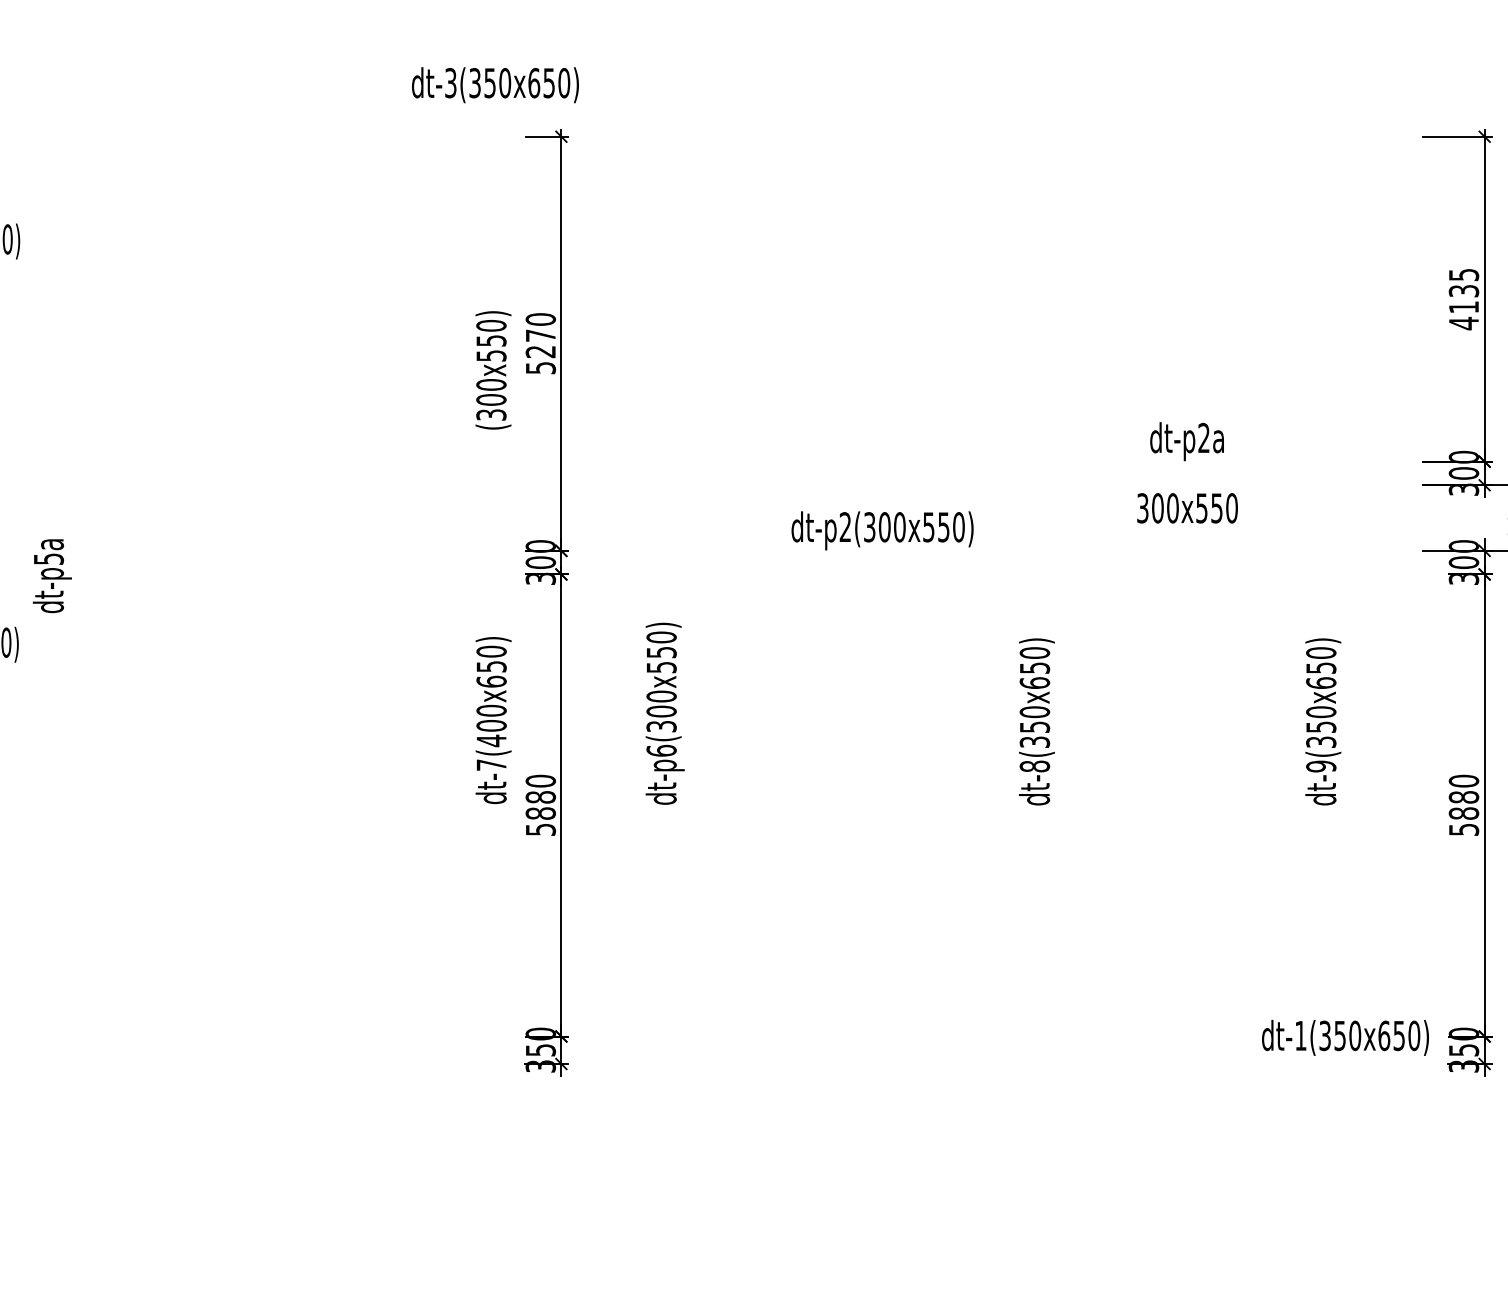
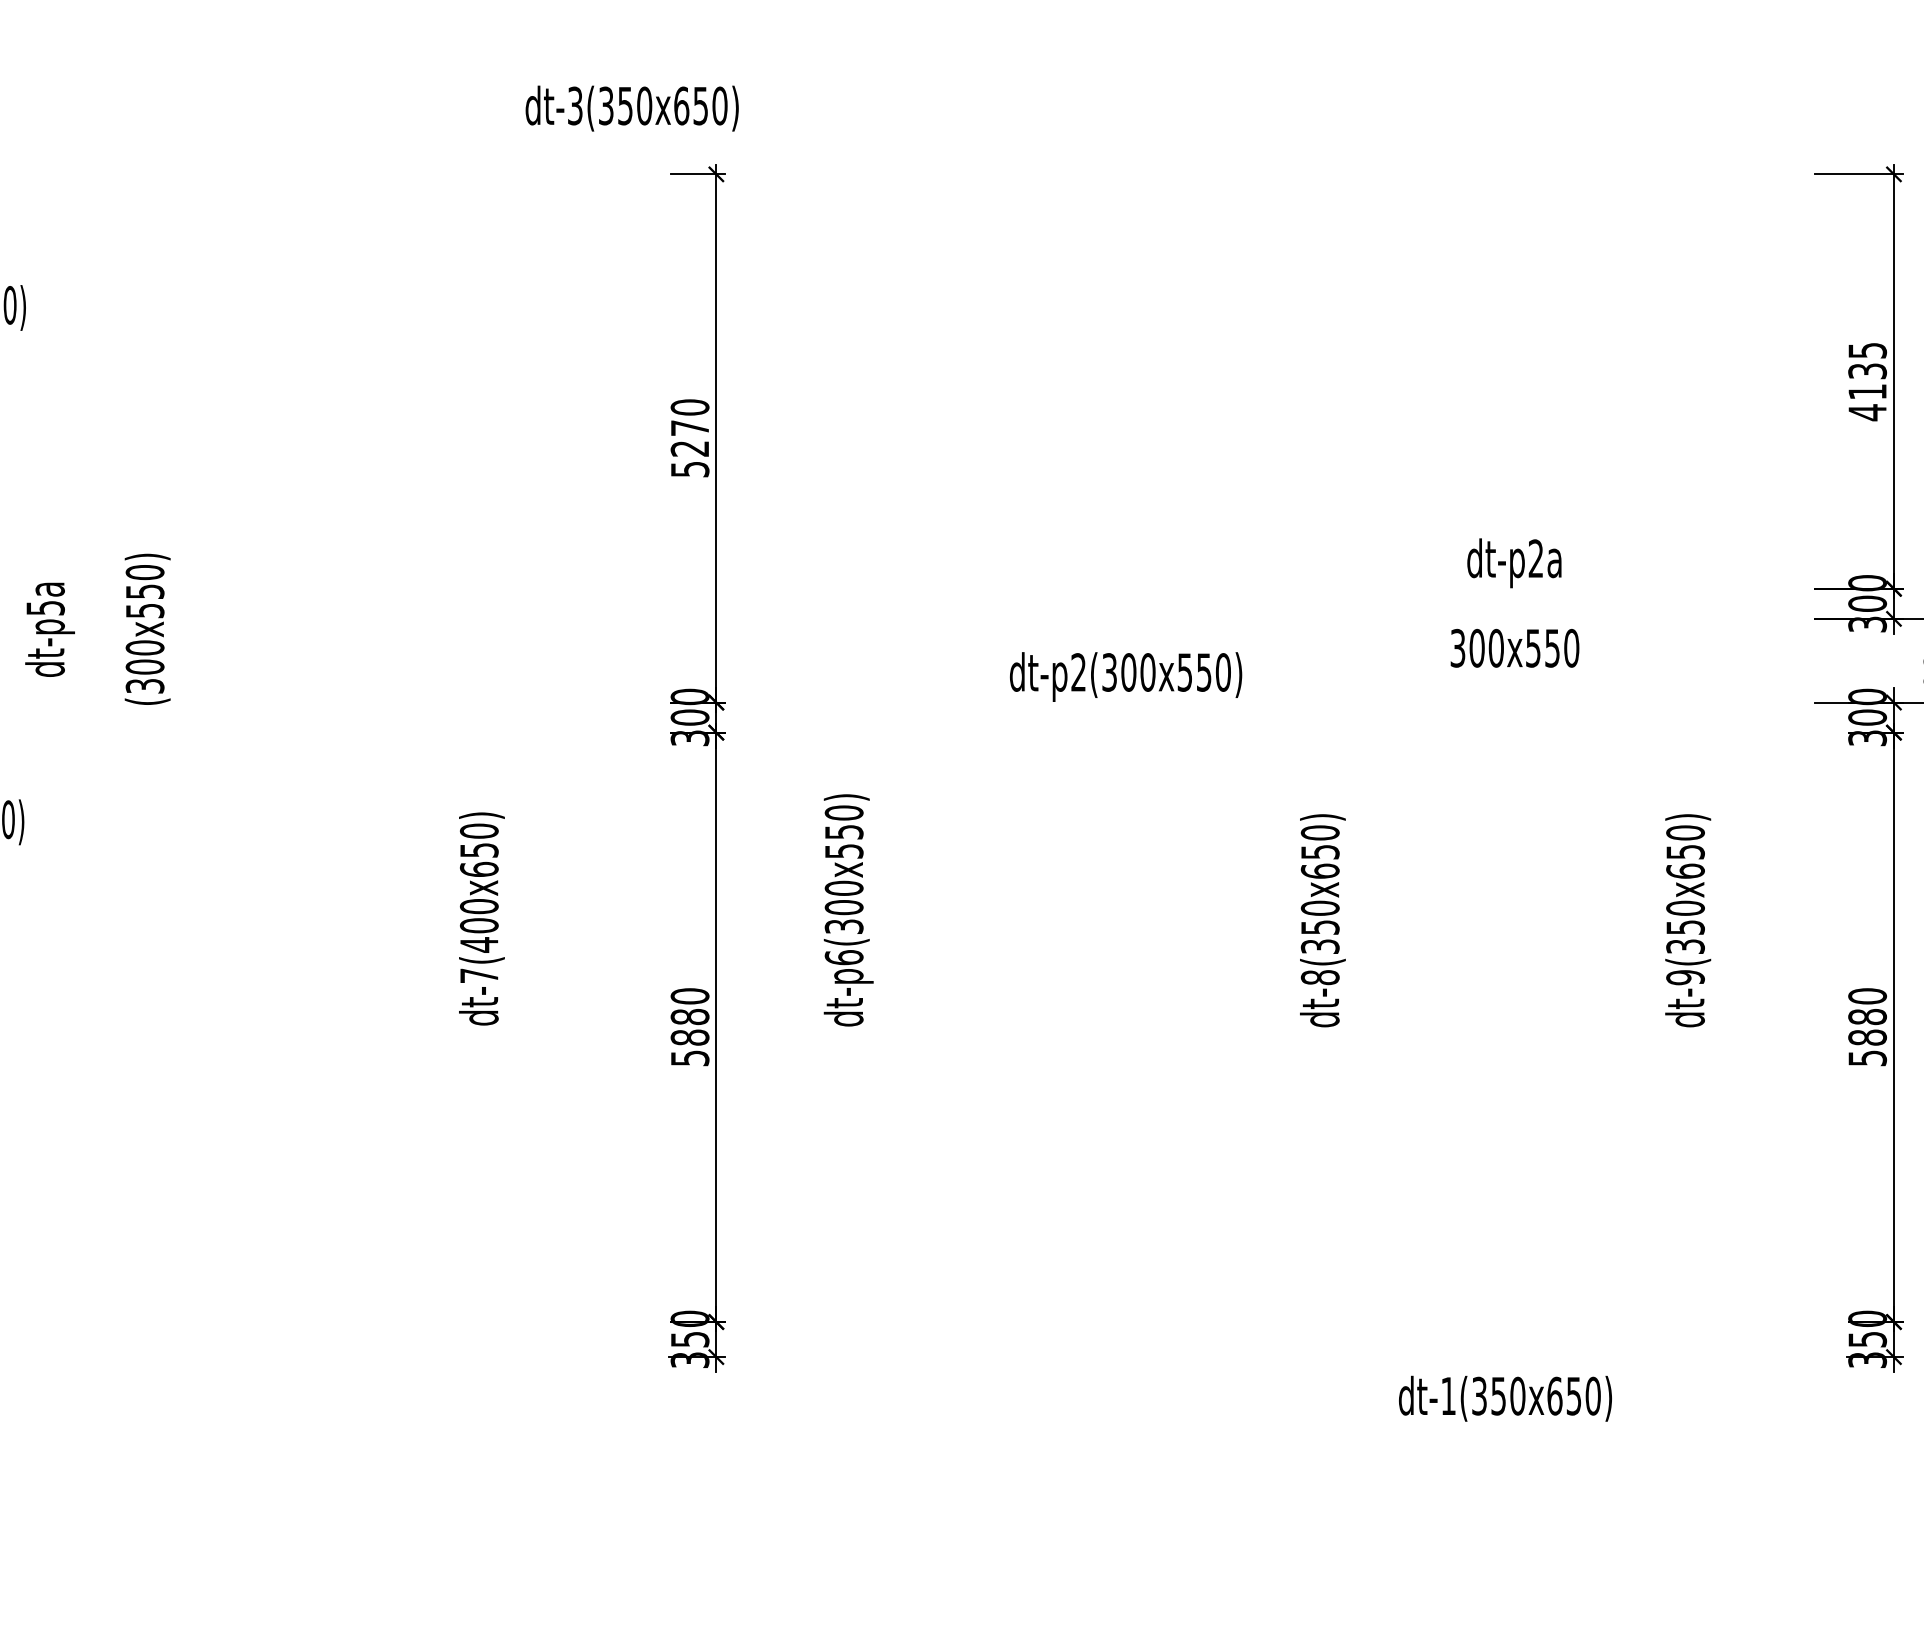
text: (493, 369) -> (147, 628), moved
text: (51, 575) -> (49, 629), moved
text: (493, 720) -> (481, 918), moved
text: (1345, 1037) -> (1505, 1398), moved

